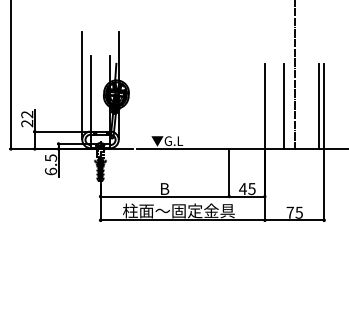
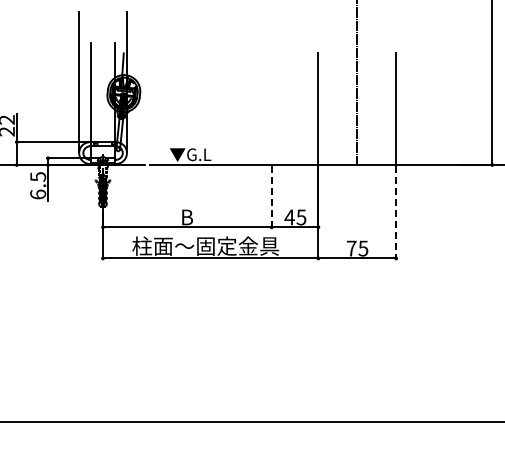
line: (283, 106) -> (342, 109), removed
line: (319, 106) -> (389, 109), removed
line: (229, 173) -> (271, 197), solid -> dashed
line: (324, 185) -> (396, 212), solid -> dashed

